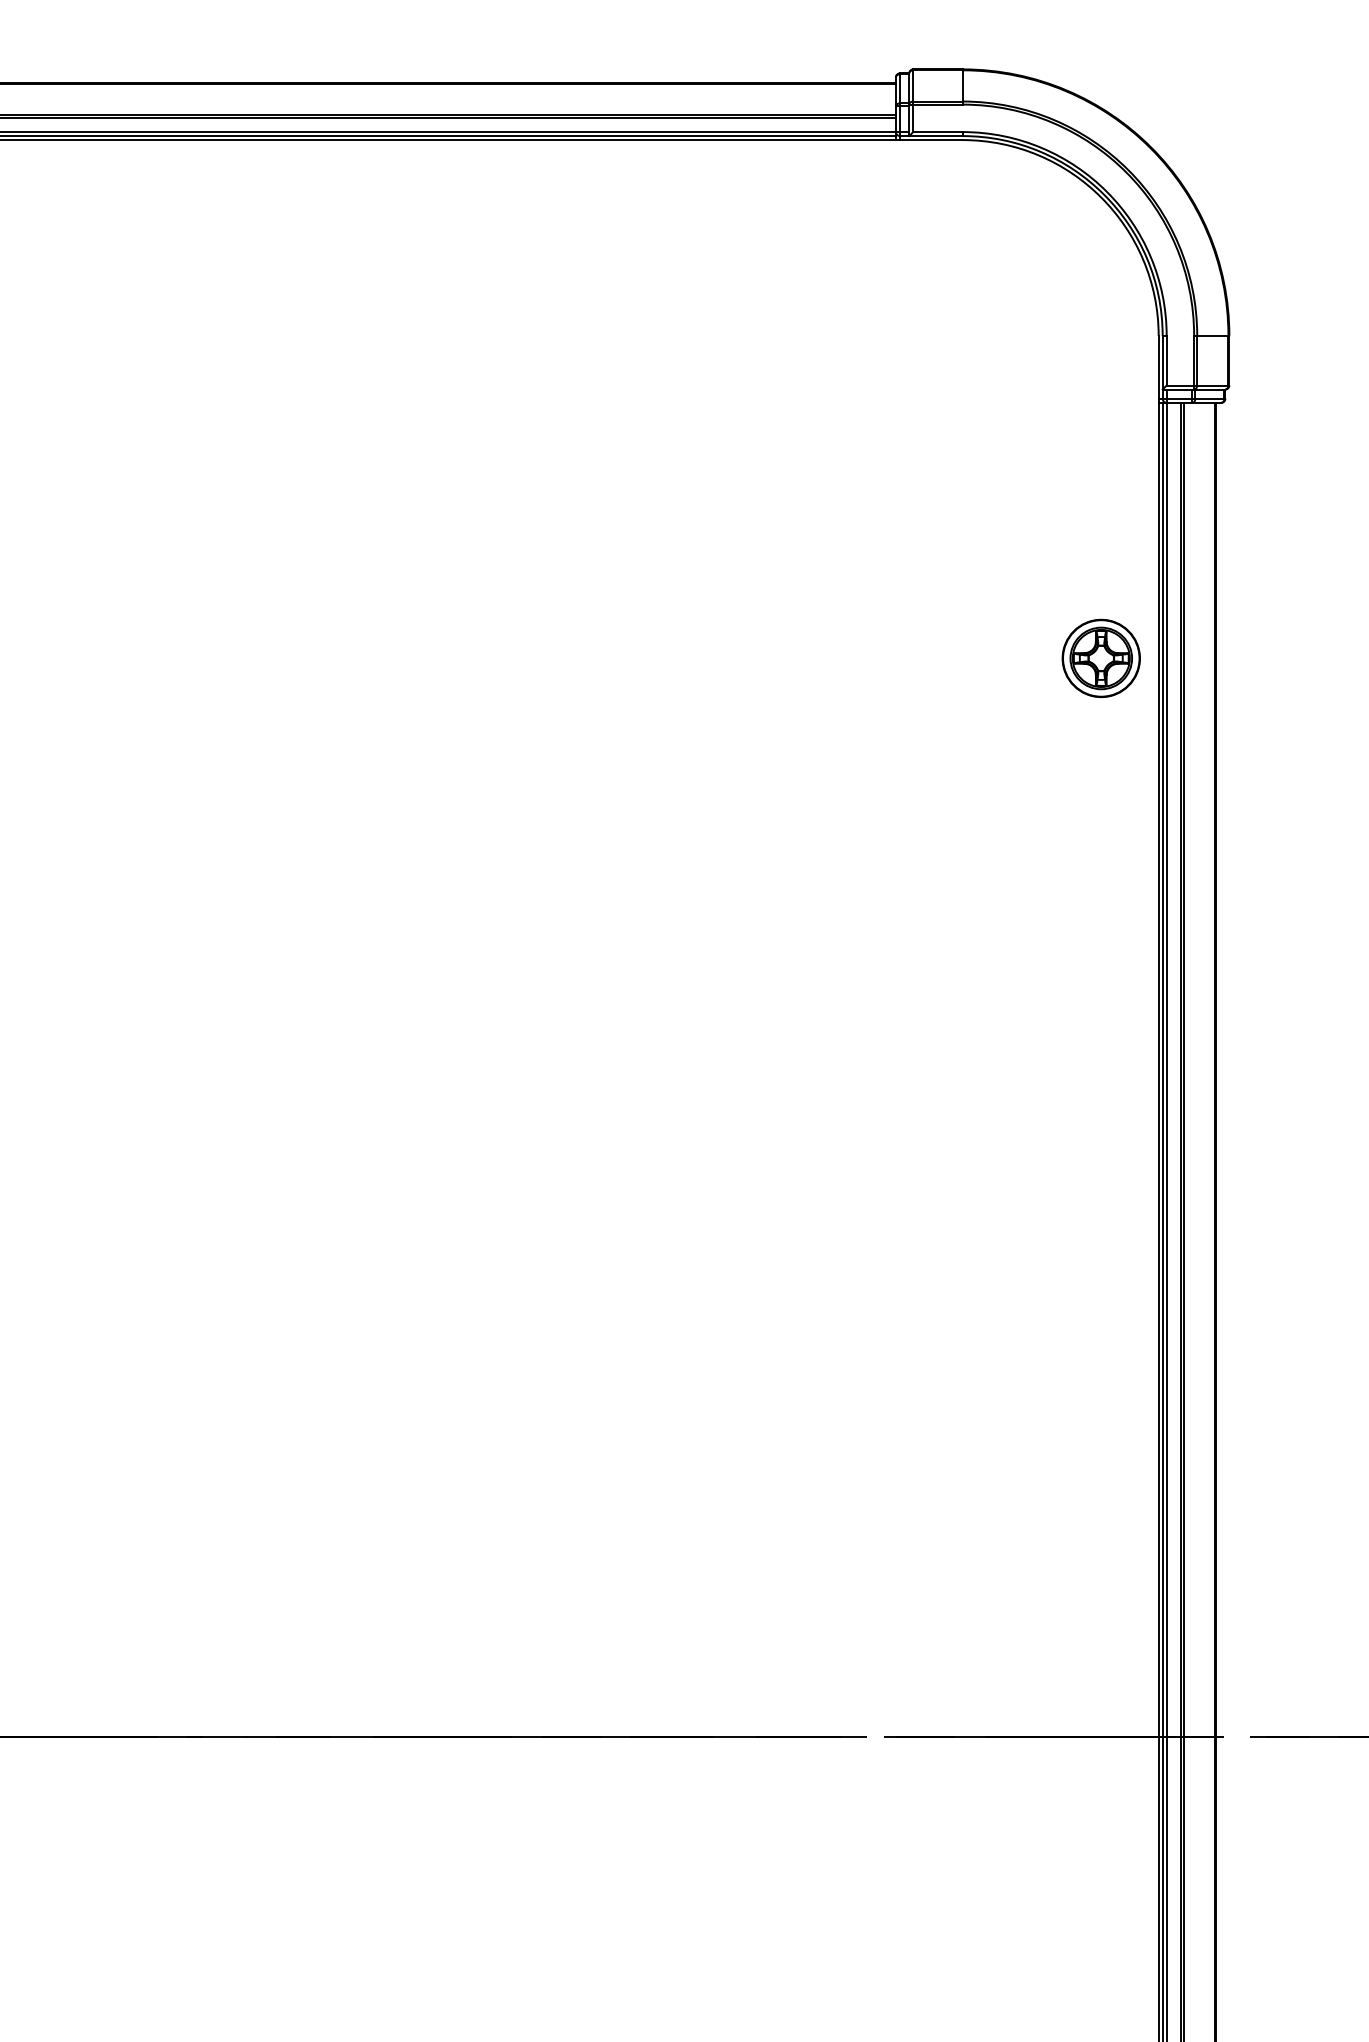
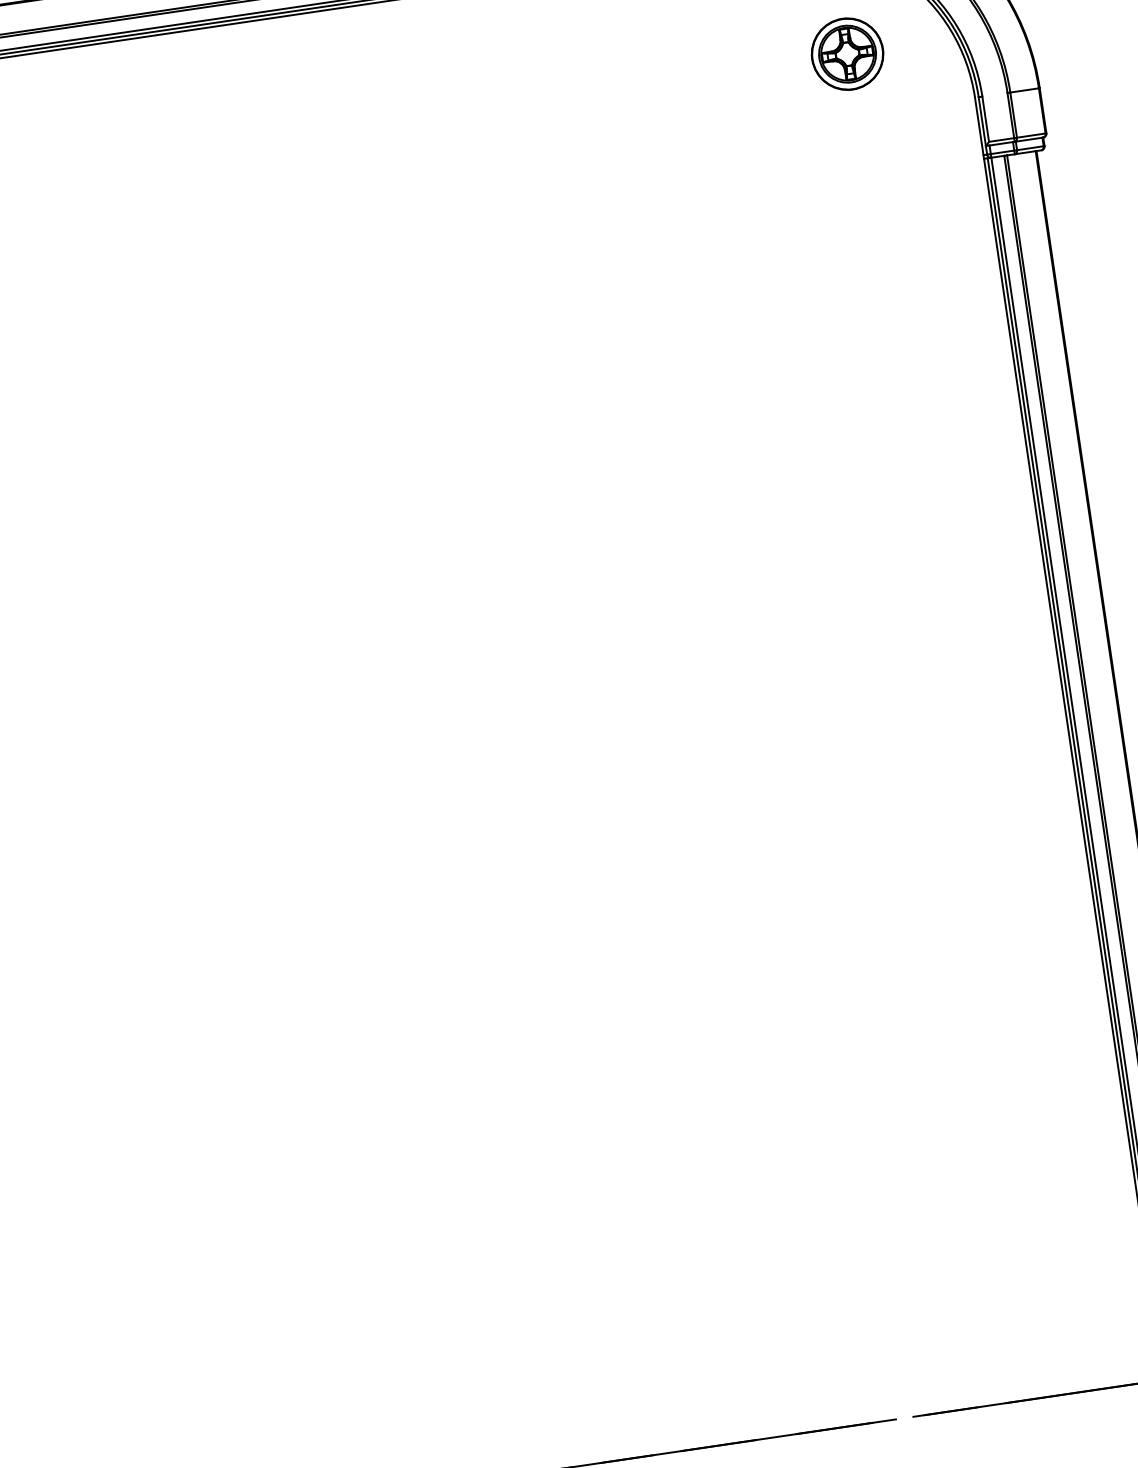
part: (1100, 657) -> (846, 53), moved

